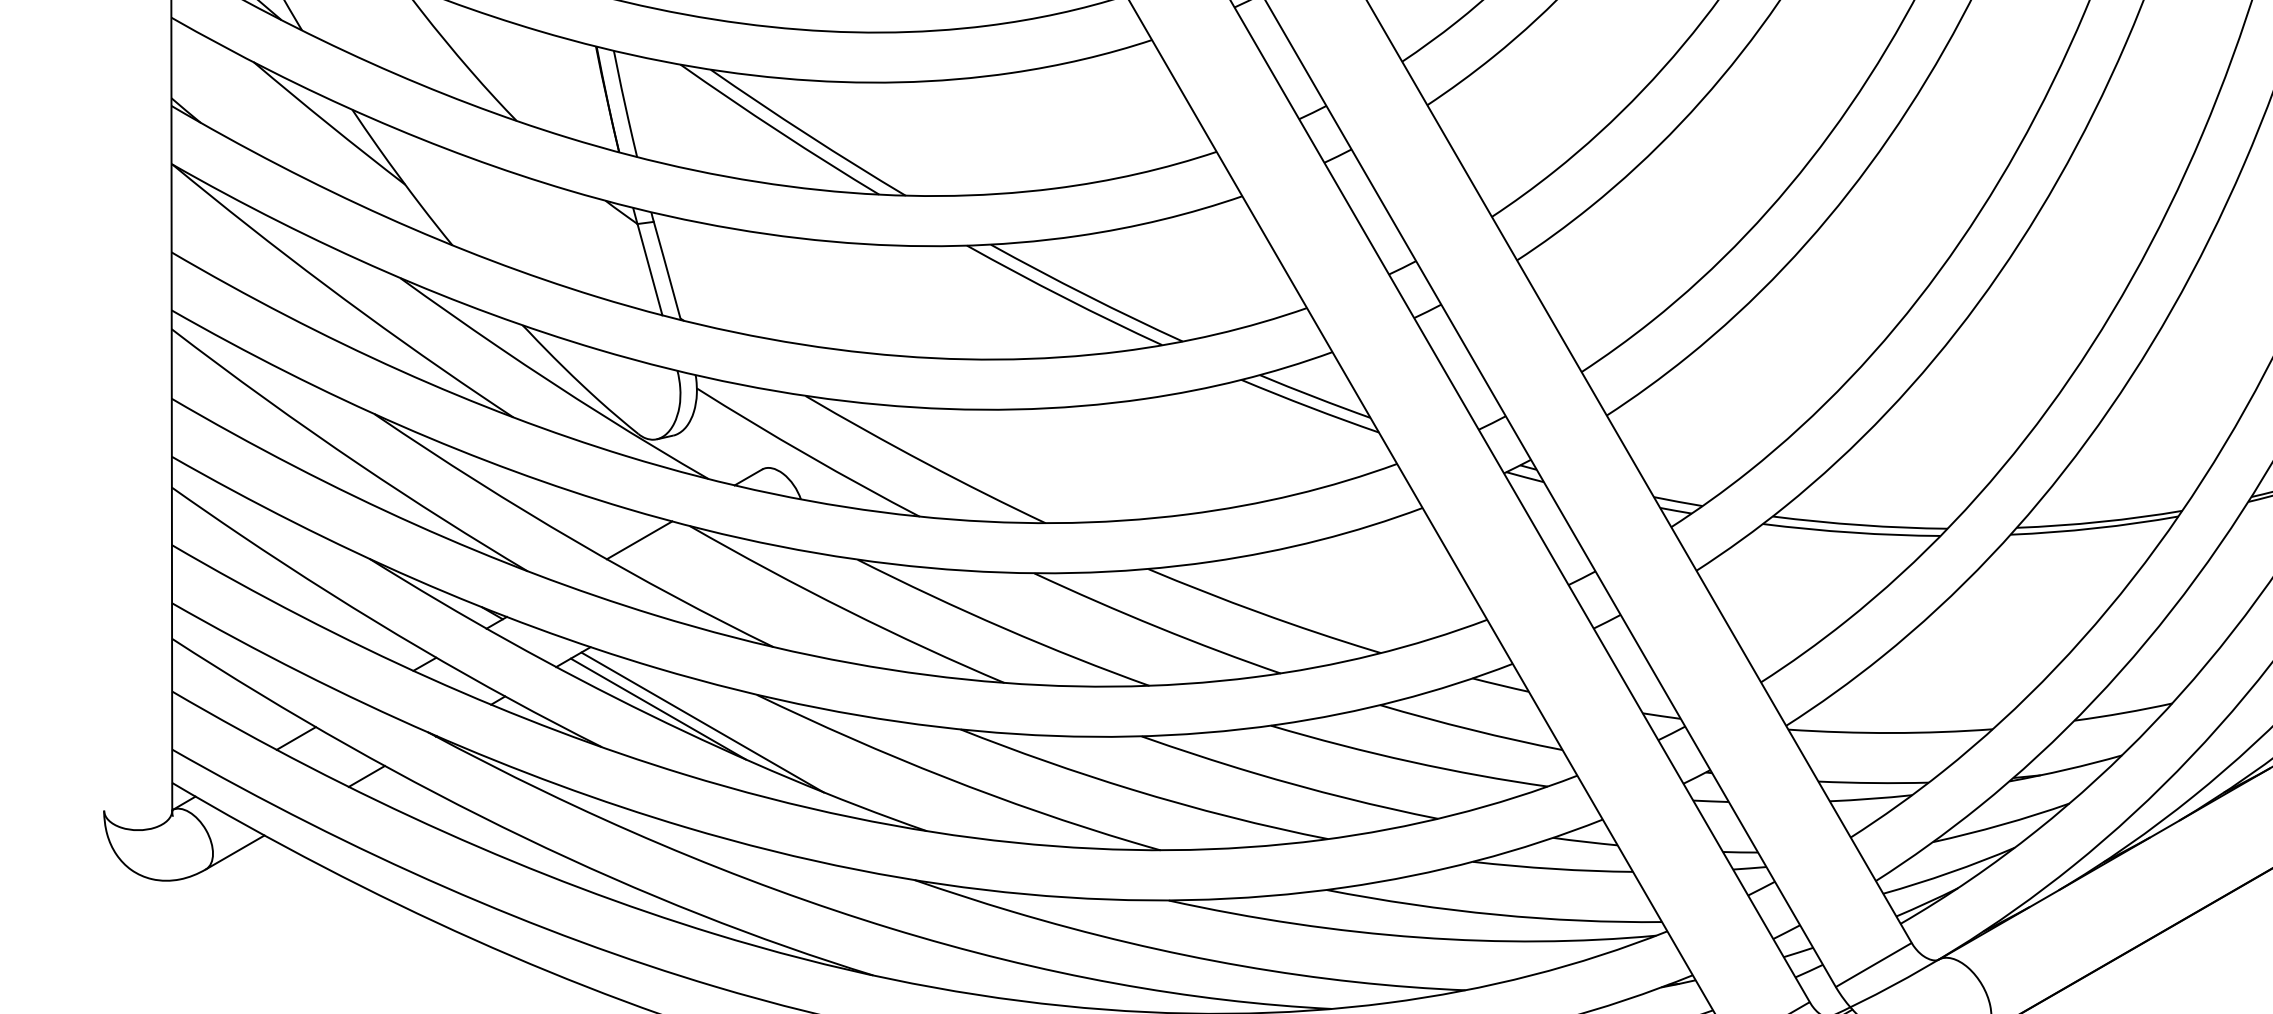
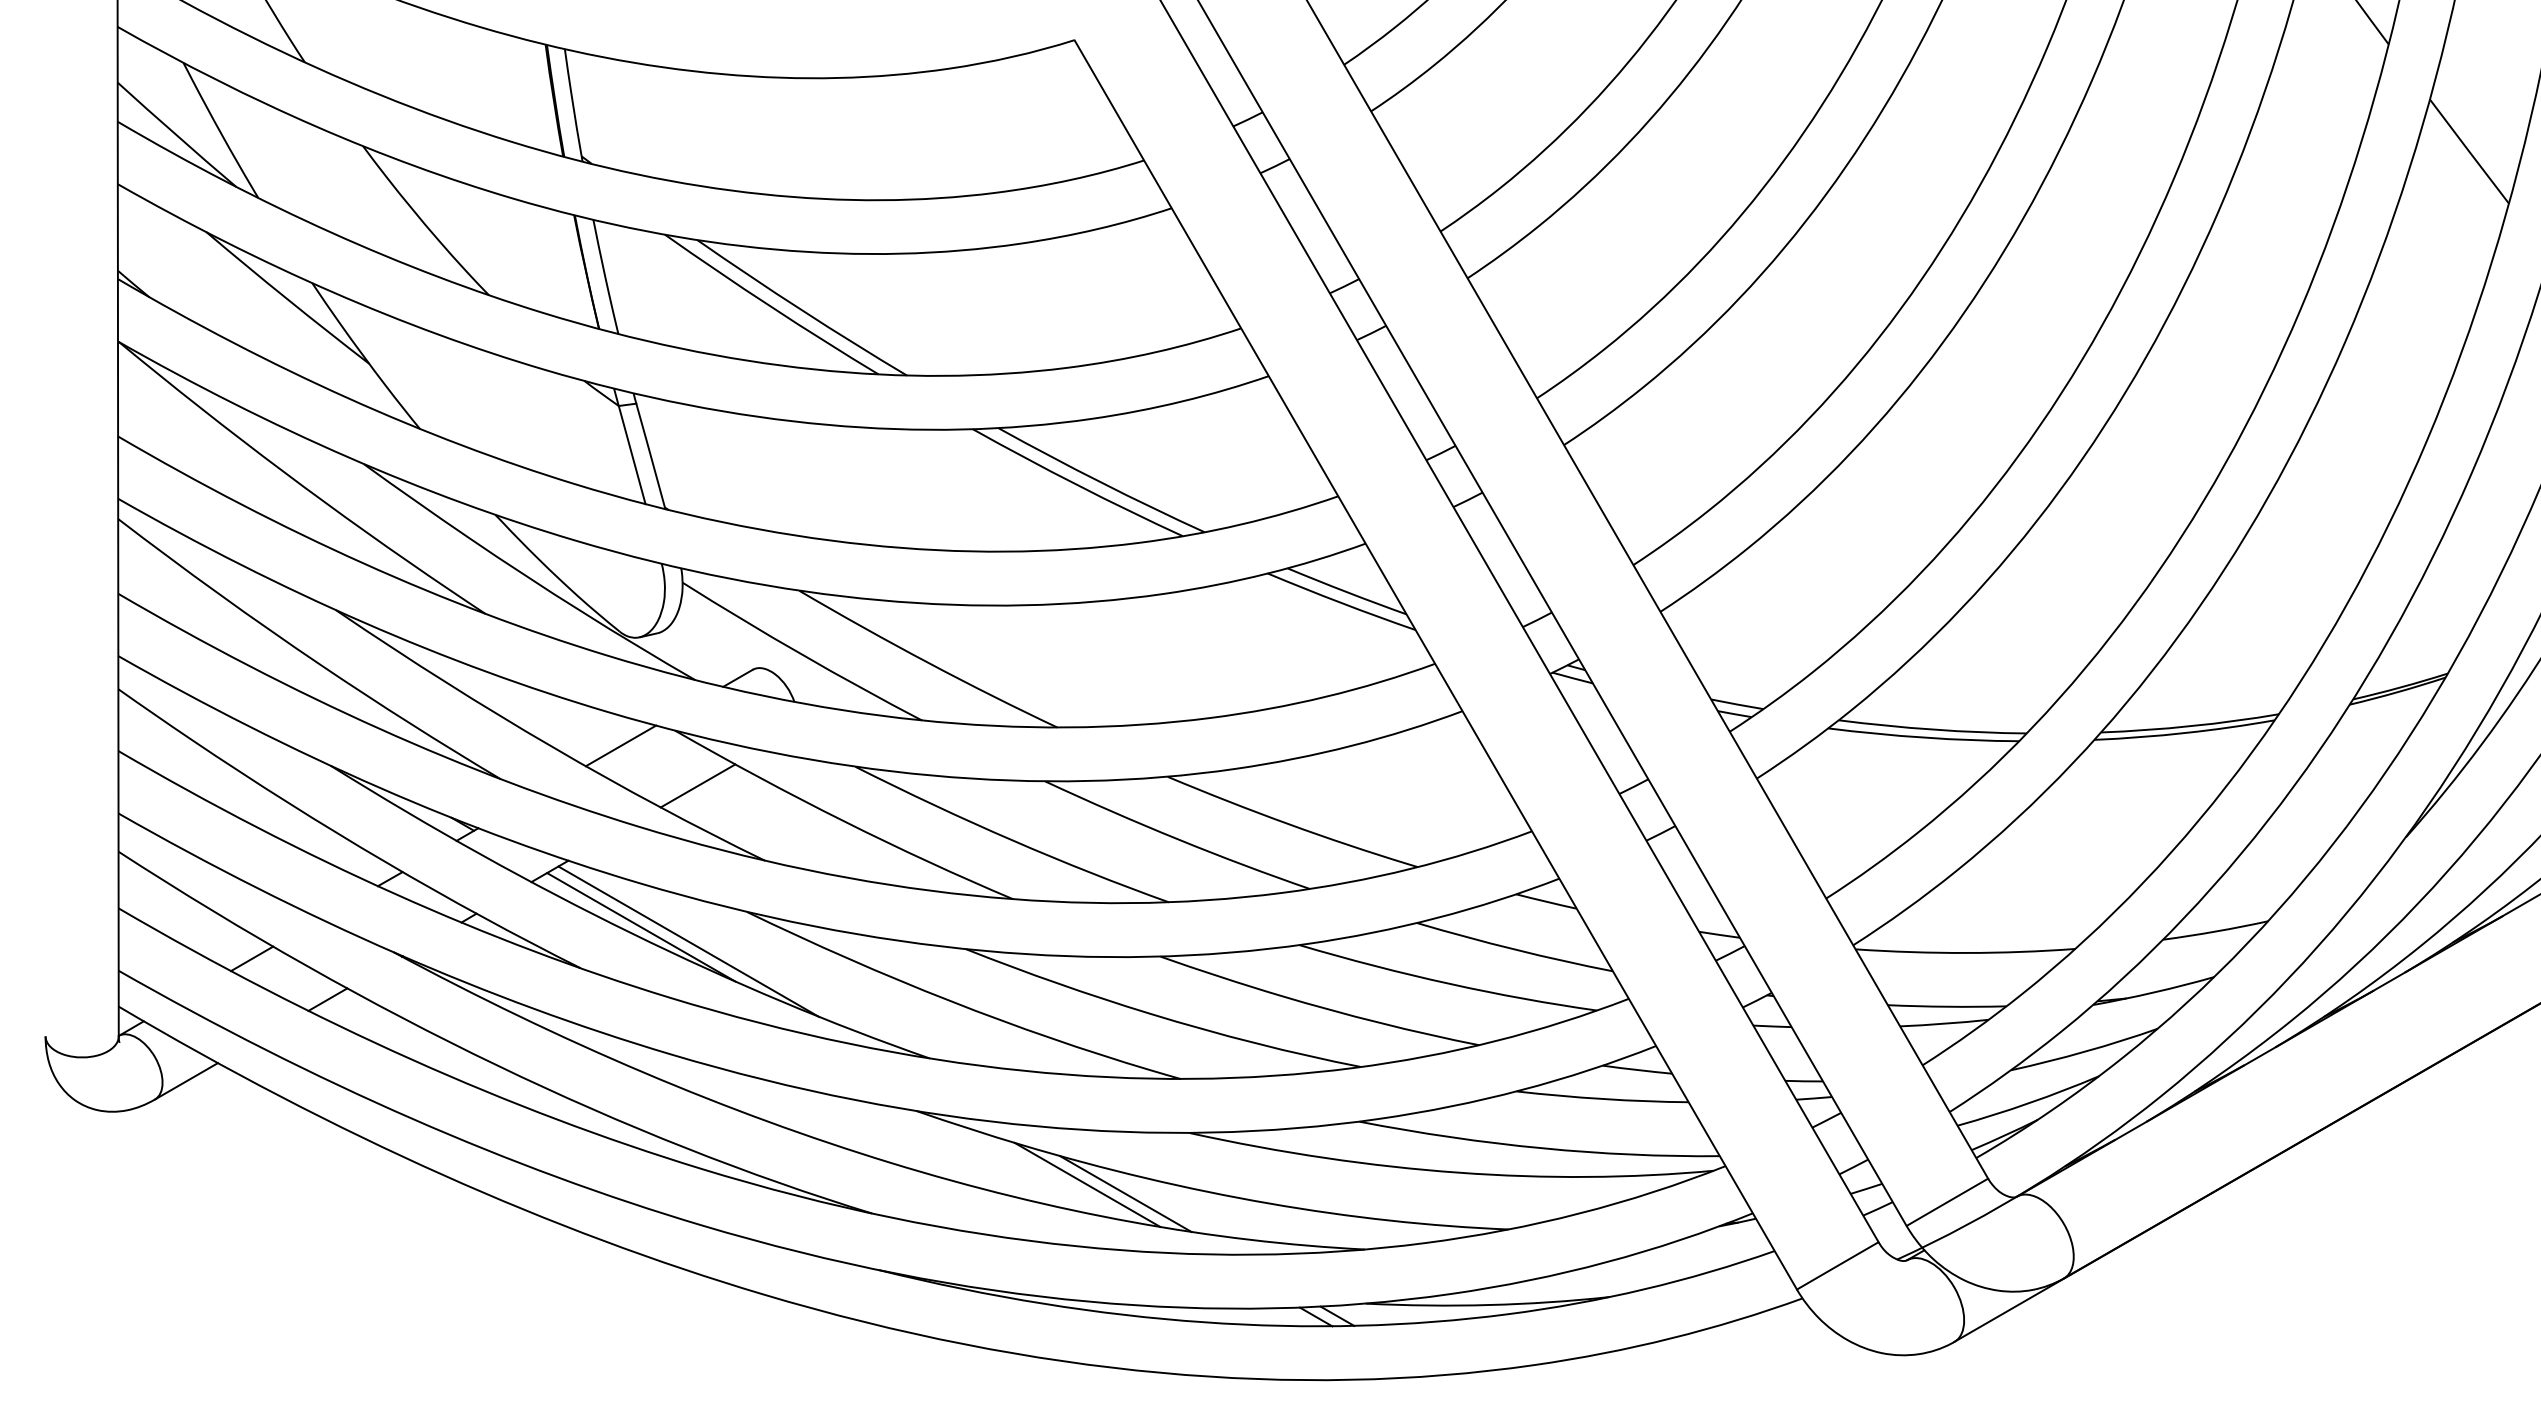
line: (710, 577) -> (697, 785), added
line: (1073, 948) -> (1087, 1184), added
line: (1109, 957) -> (1125, 1194), added

